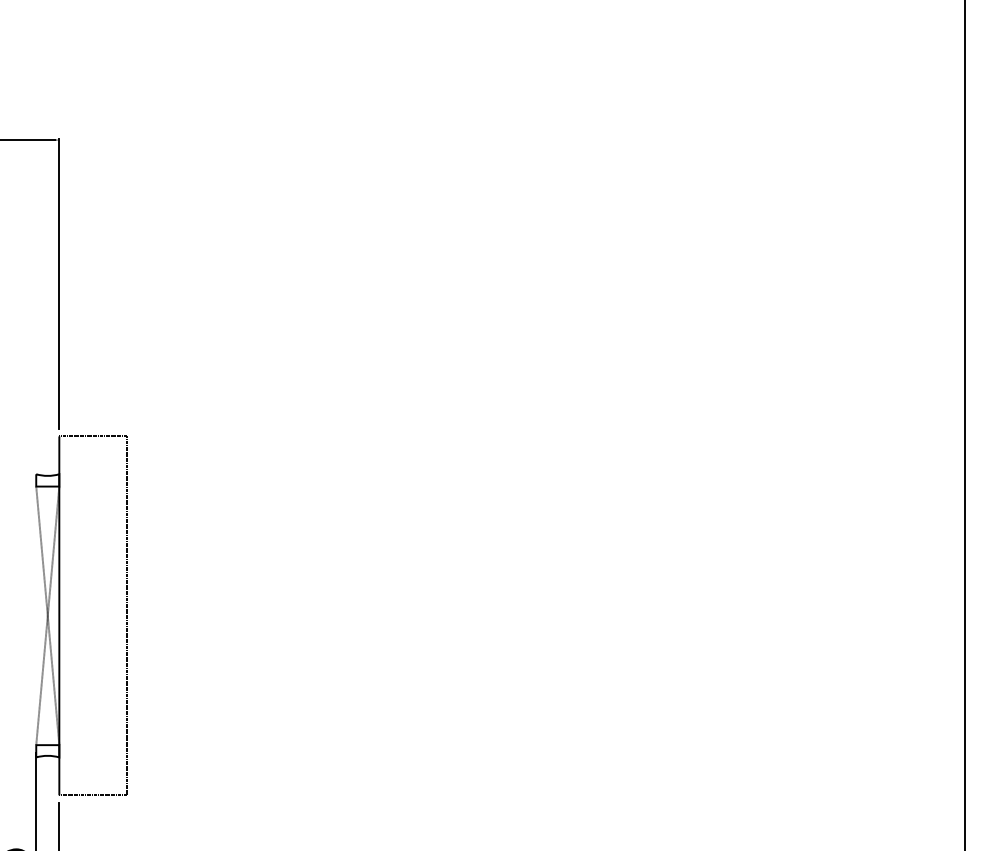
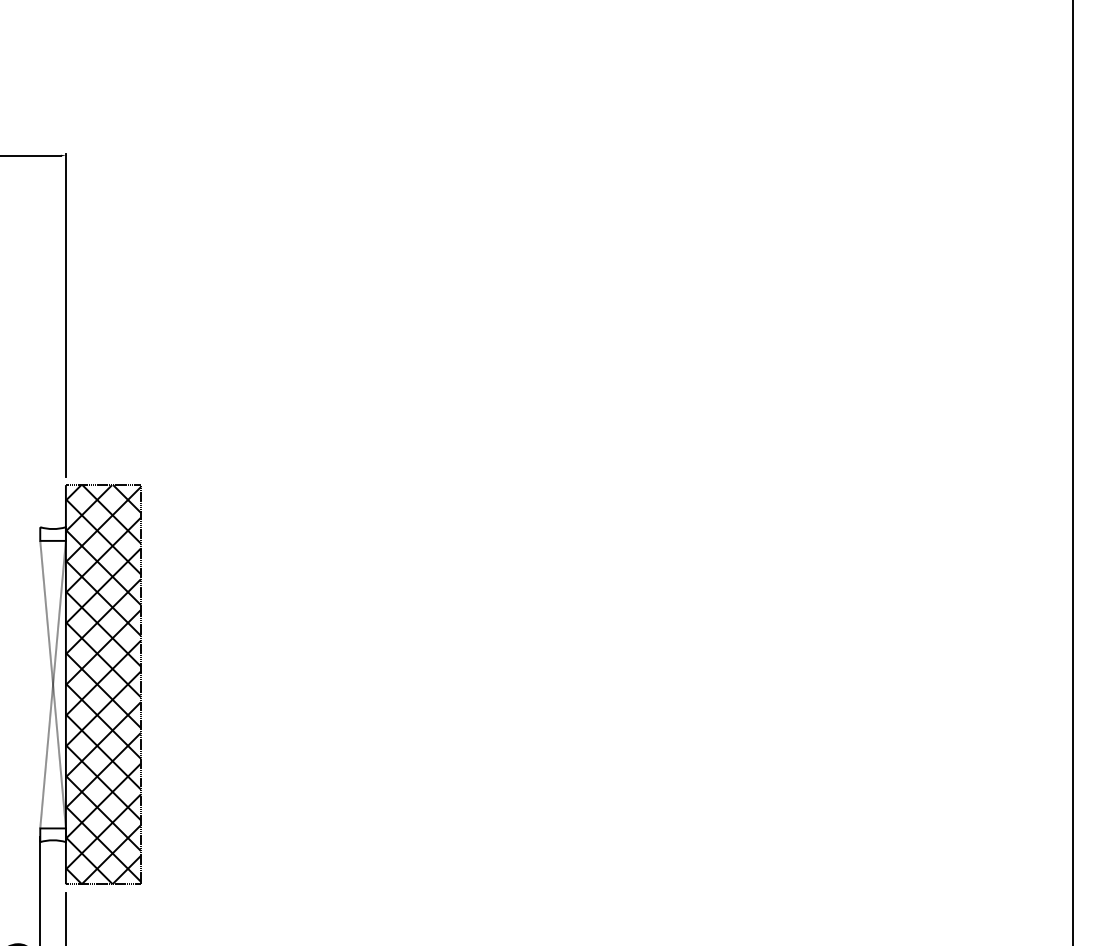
hatch: (92, 615) -> (102, 684), added

